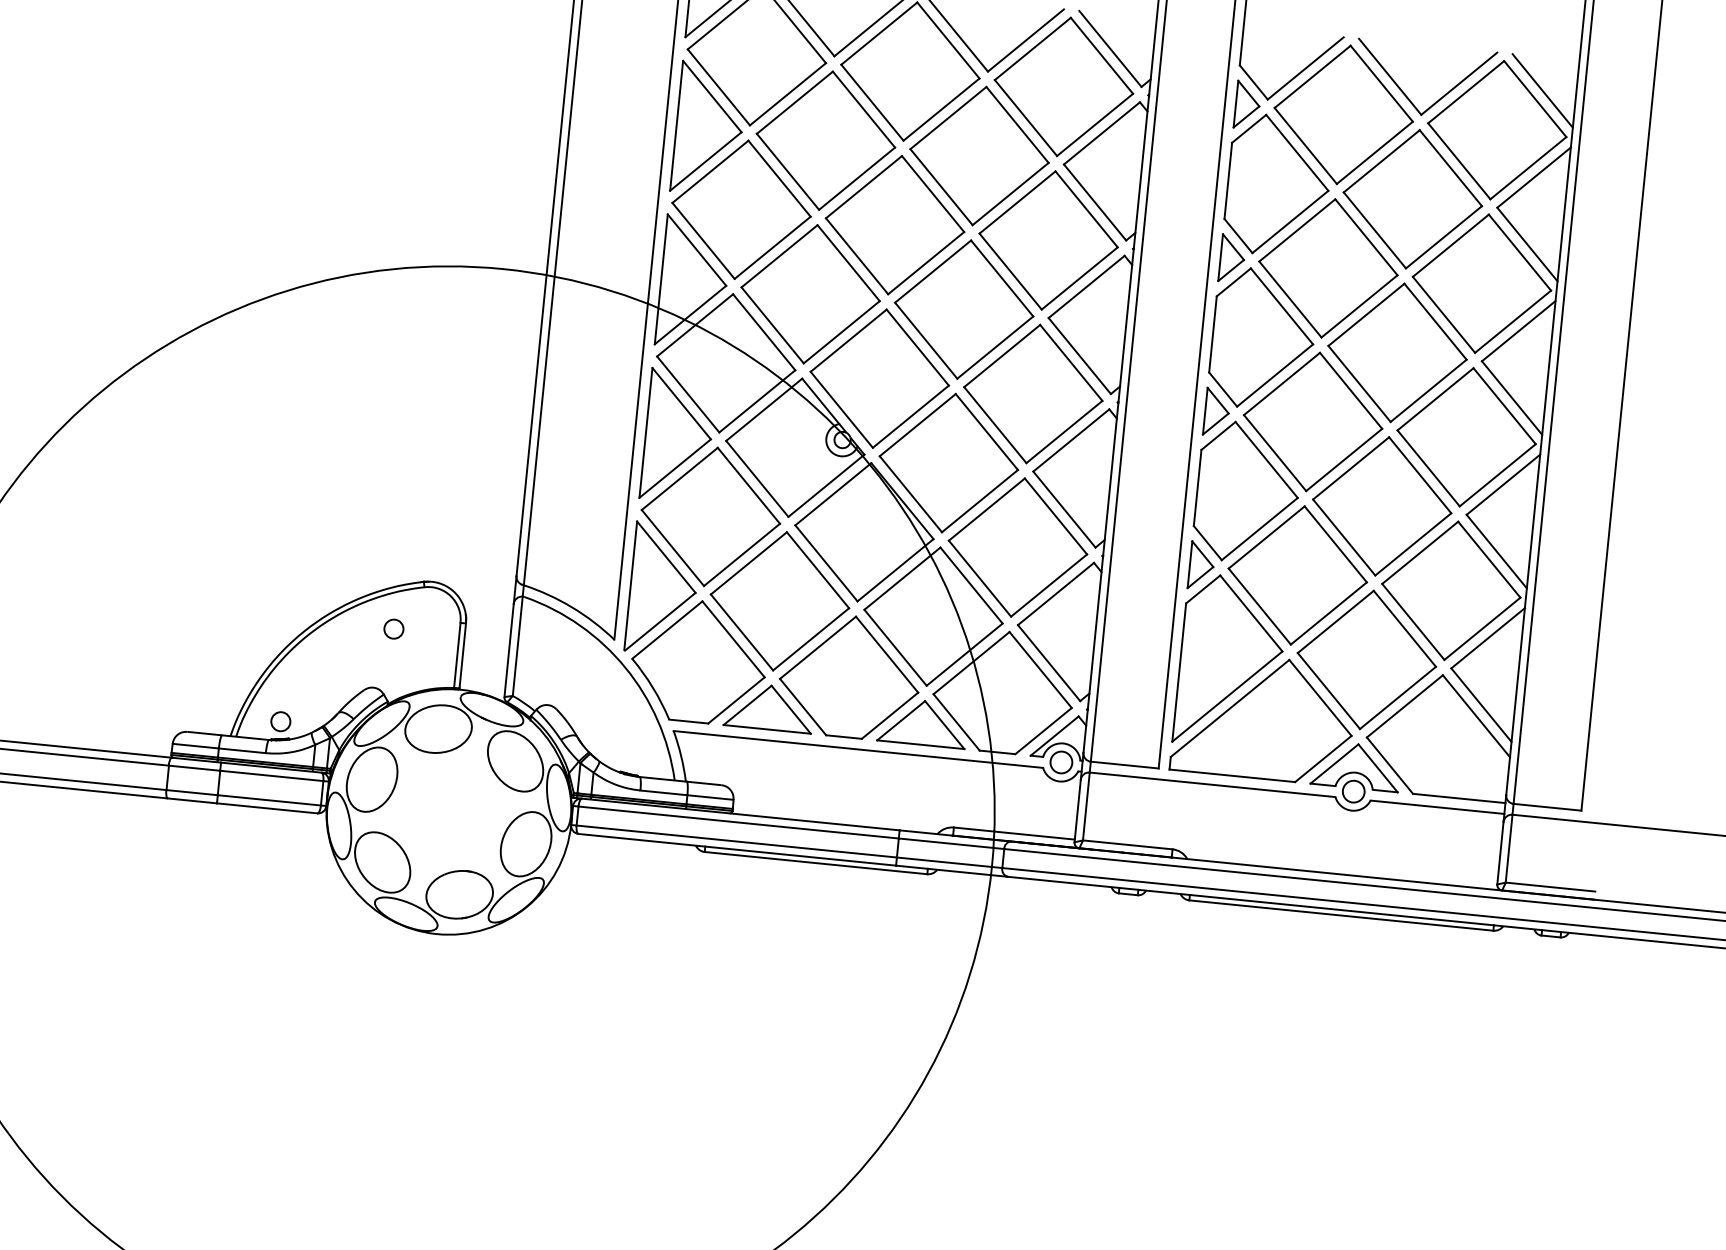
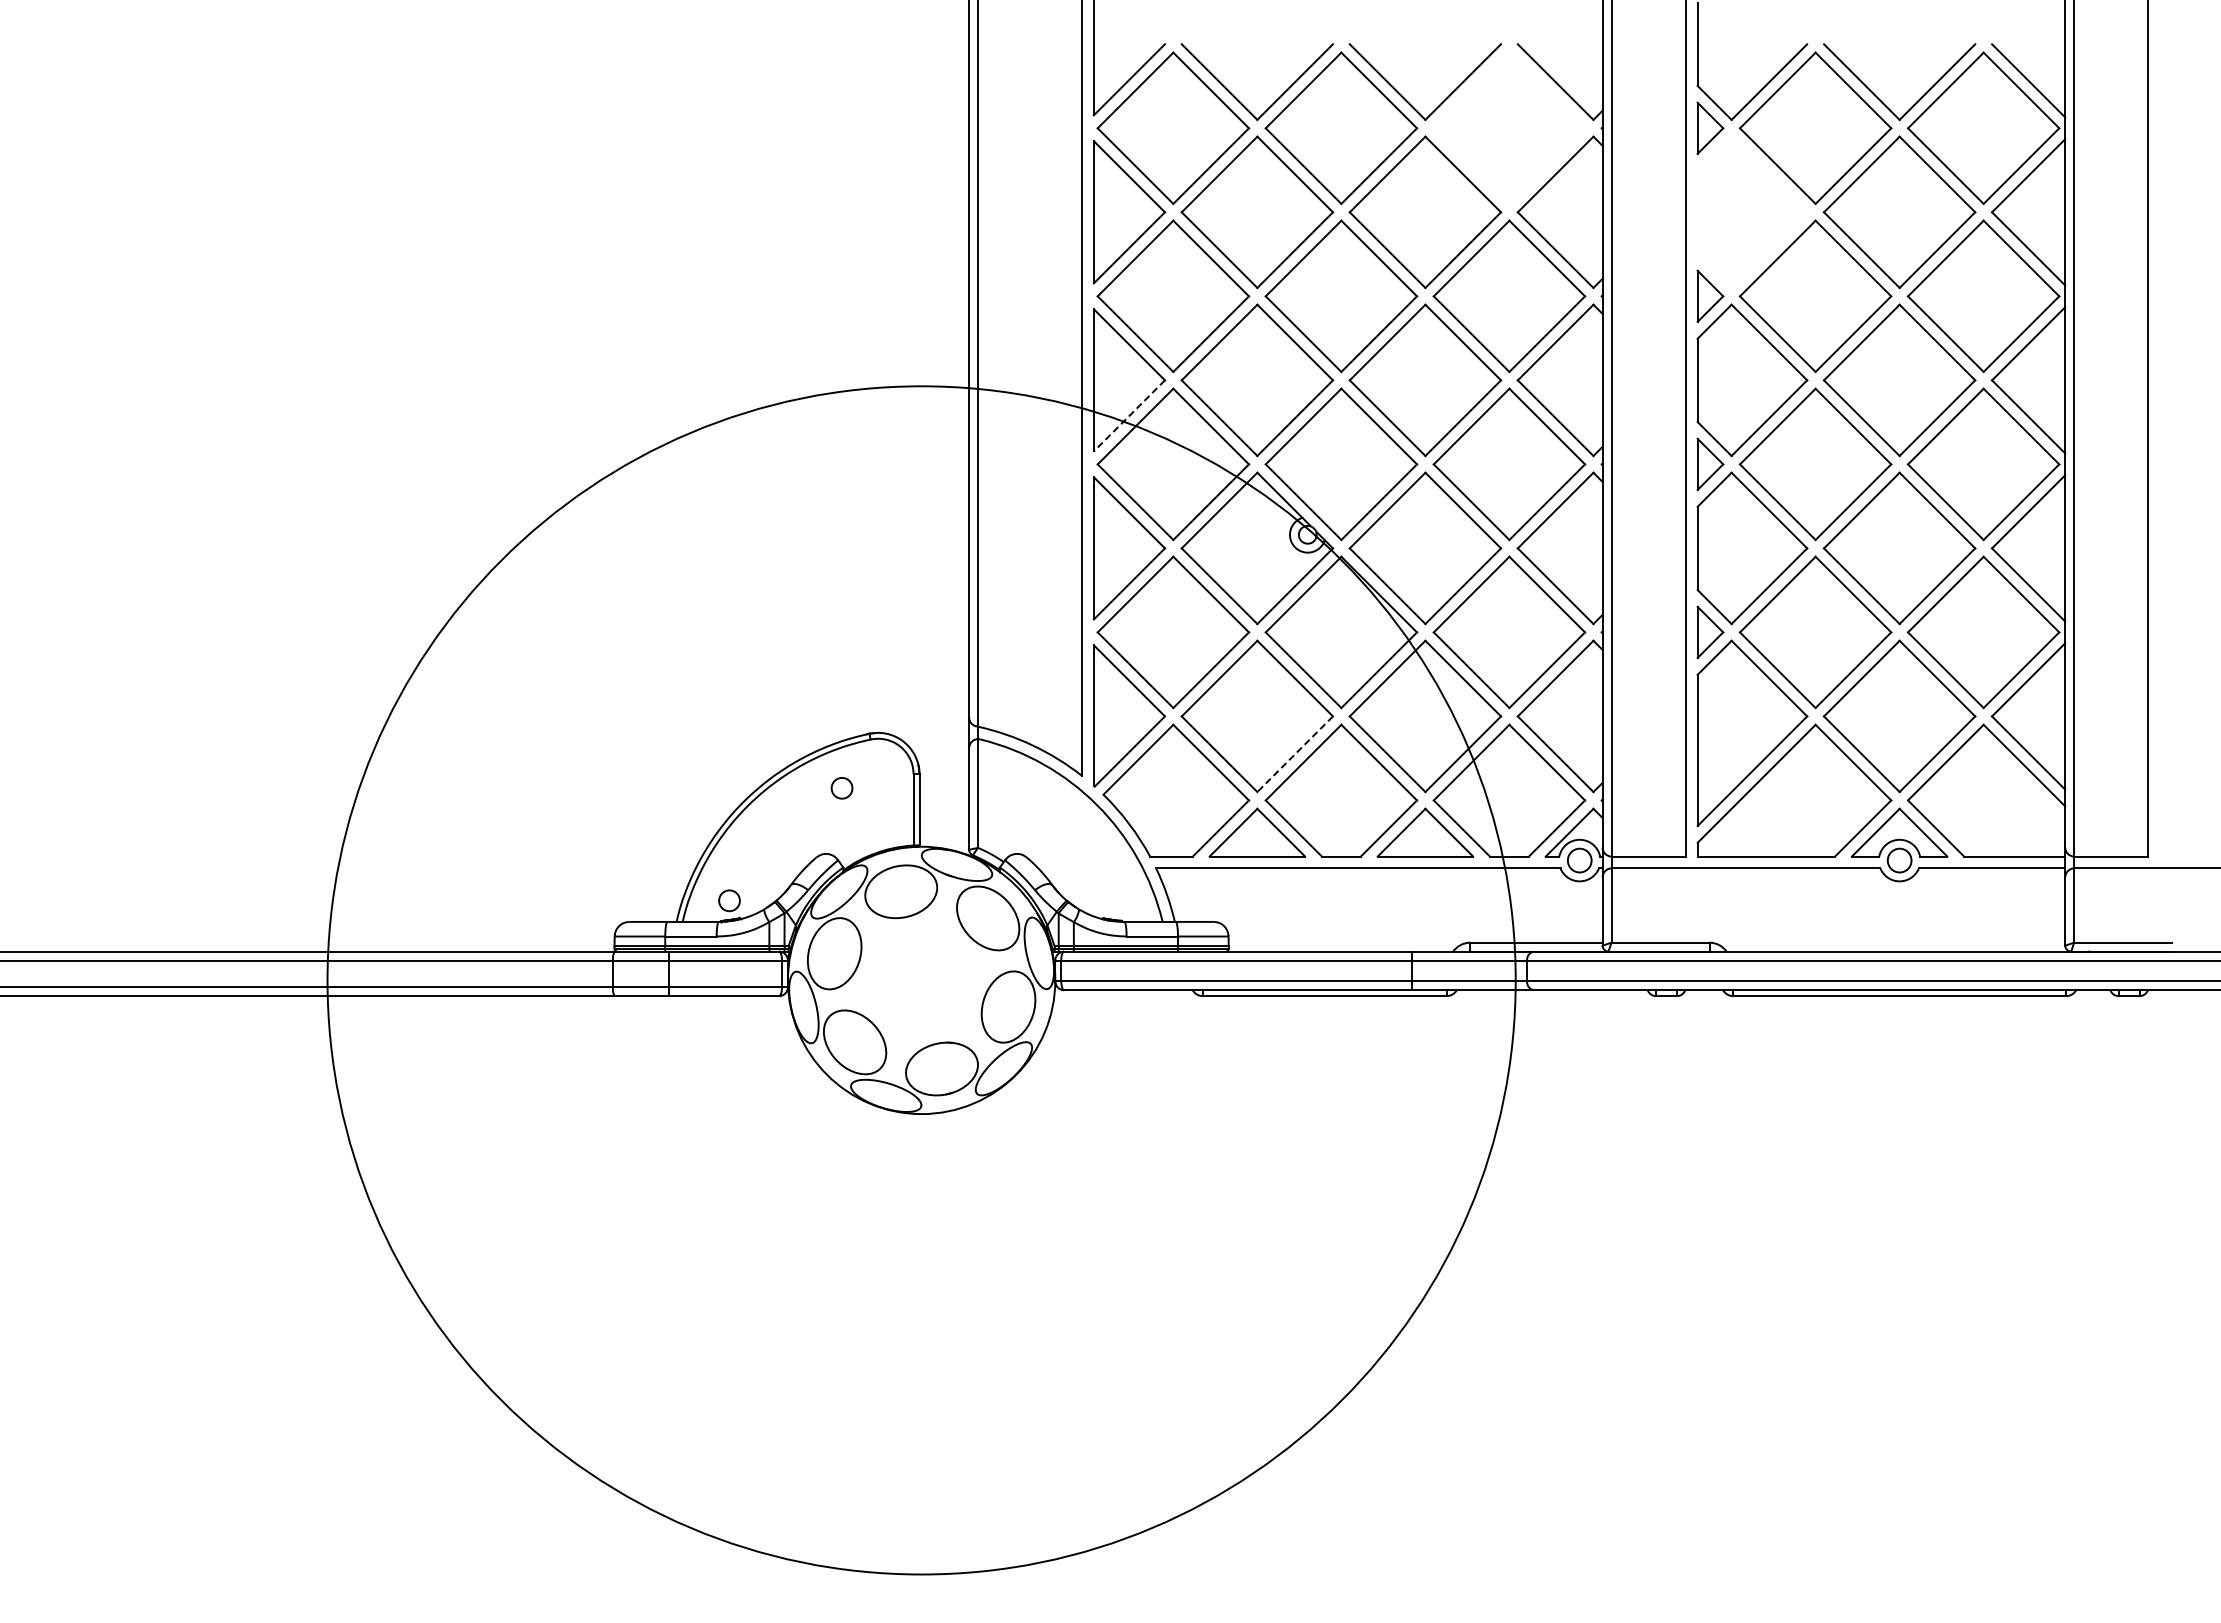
part: (1064, 87) -> (1509, 128), removed
part: (1278, 186) -> (1752, 212), removed
line: (690, 315) -> (1129, 416), solid -> dashed
line: (810, 639) -> (1294, 754), solid -> dashed

